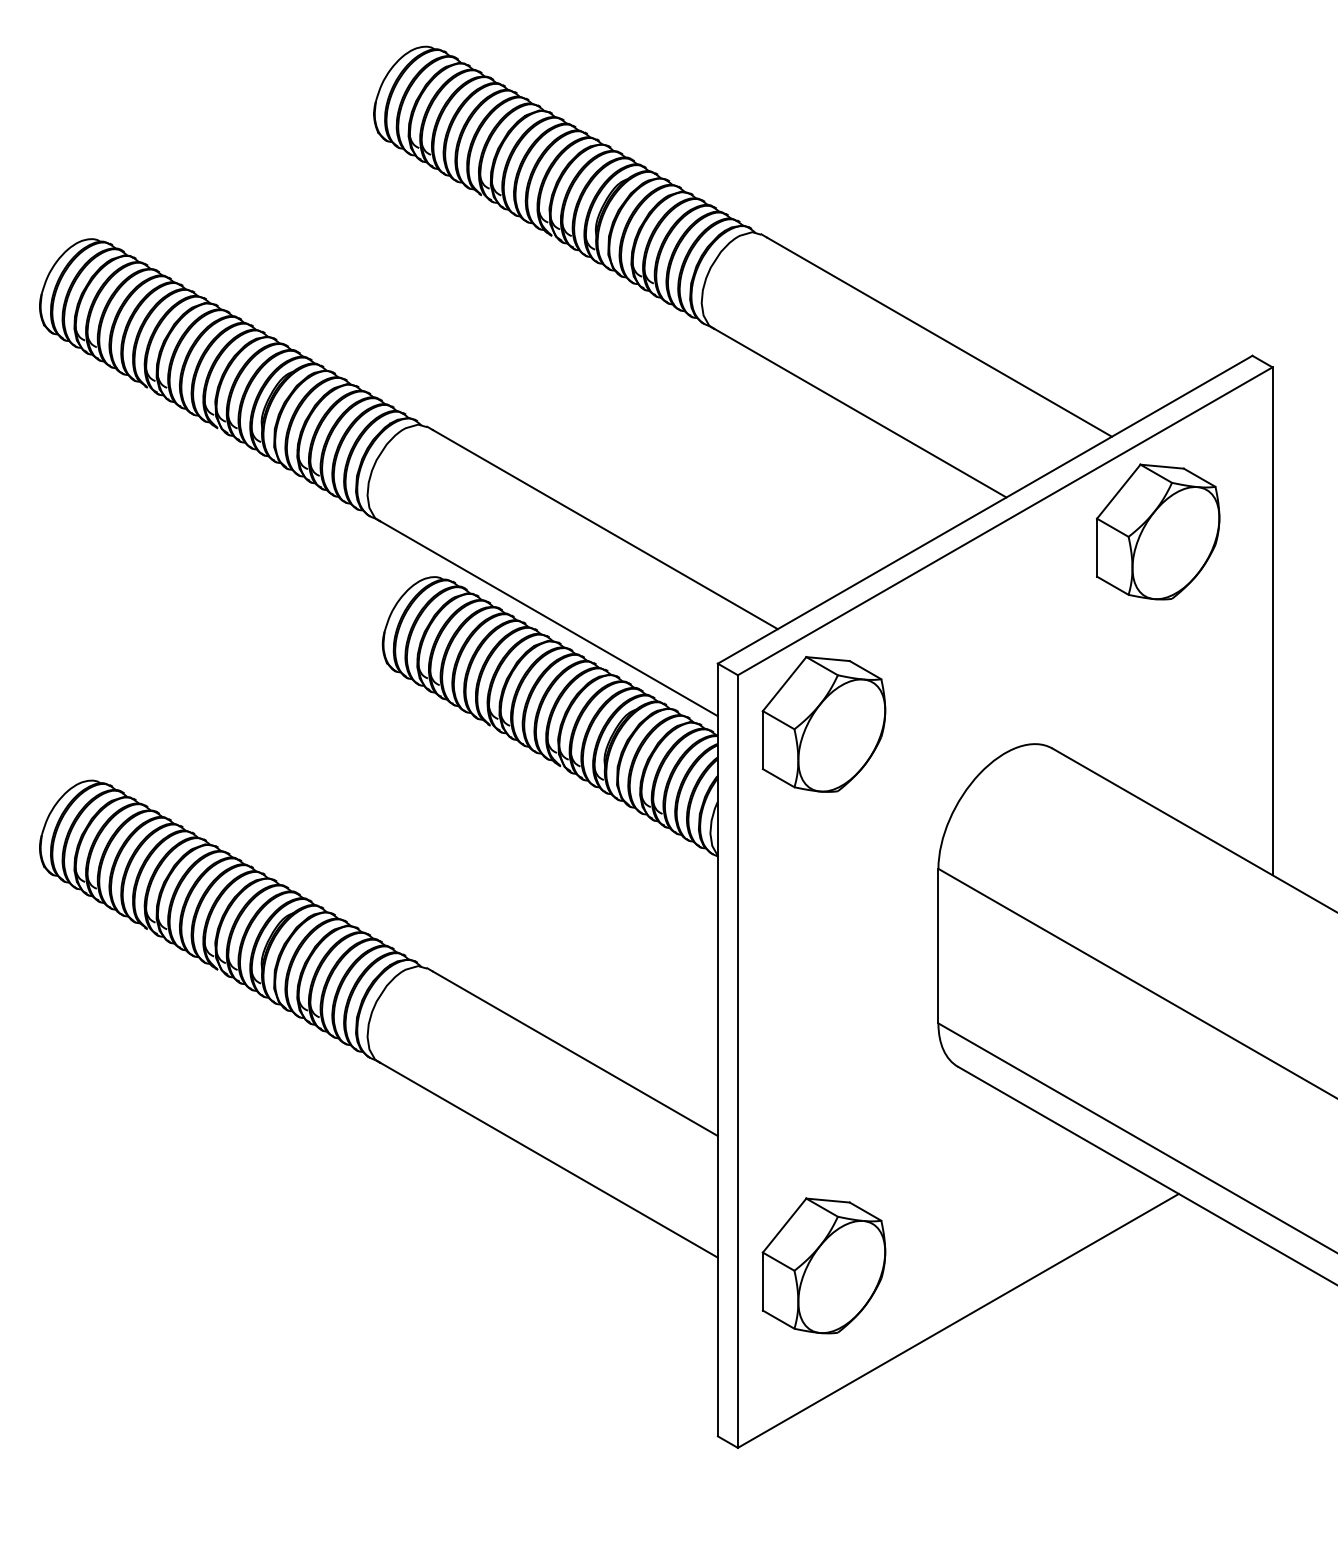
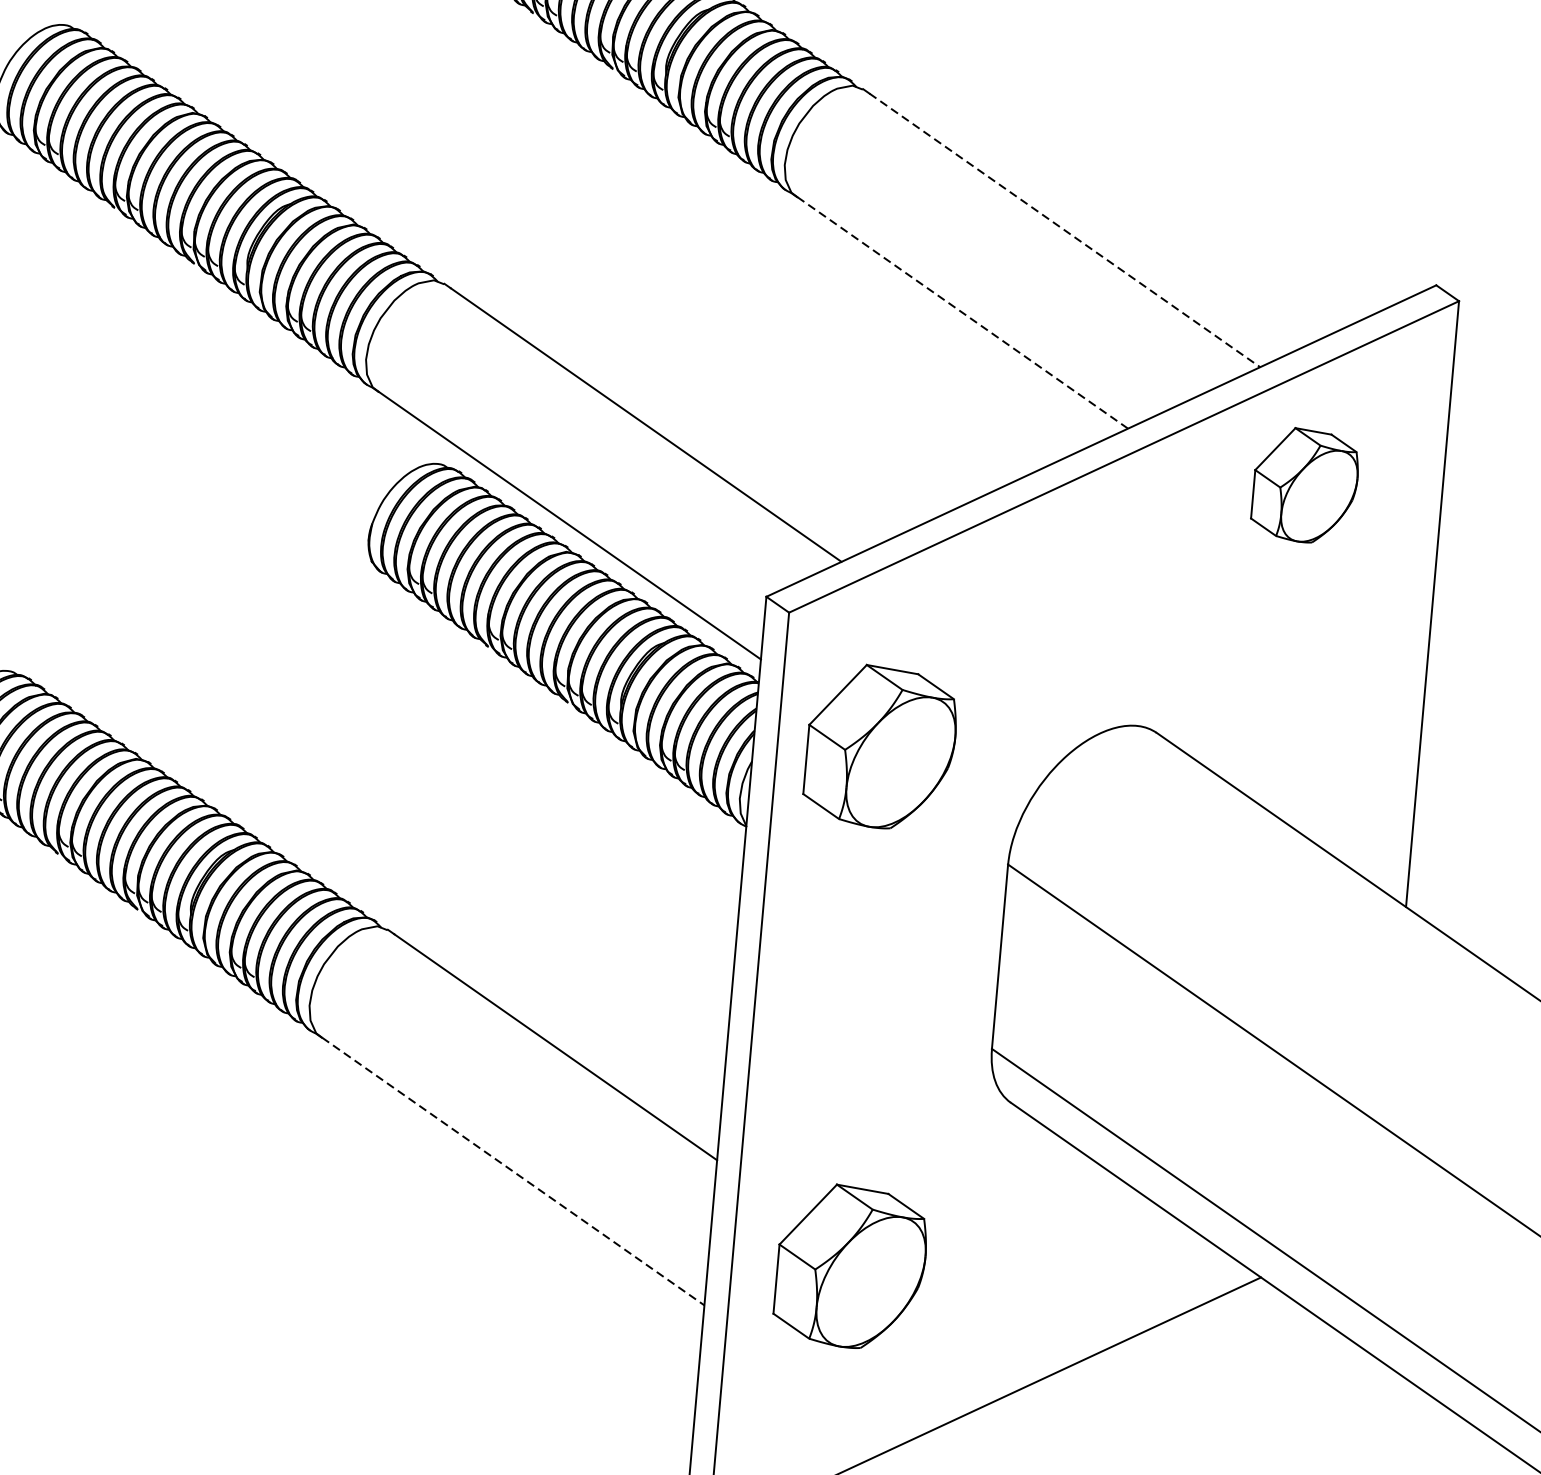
line: (939, 337) -> (1064, 230), solid -> dashed
line: (860, 413) -> (962, 313), solid -> dashed
part: (1157, 531) -> (1304, 484), size x0.7
part: (823, 724) -> (880, 747), moved
line: (549, 1160) -> (513, 1171), solid -> dashed
part: (823, 1265) -> (850, 1266), moved

